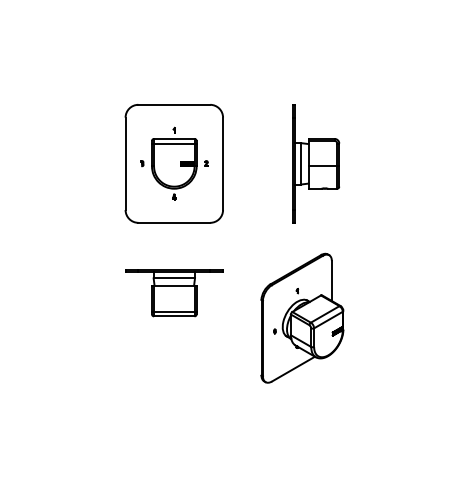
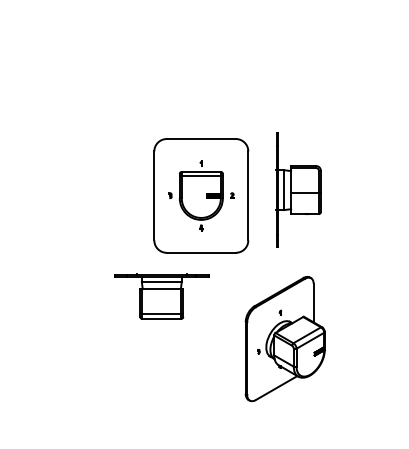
part: (173, 163) -> (200, 195), moved
part: (174, 293) -> (161, 296), moved

